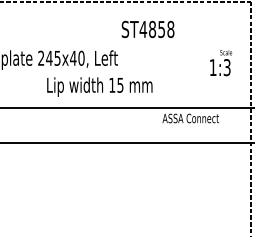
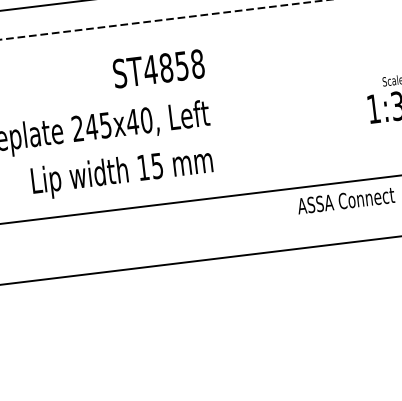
text: (147, 29) -> (157, 69), moved
text: (99, 86) -> (121, 172), moved

